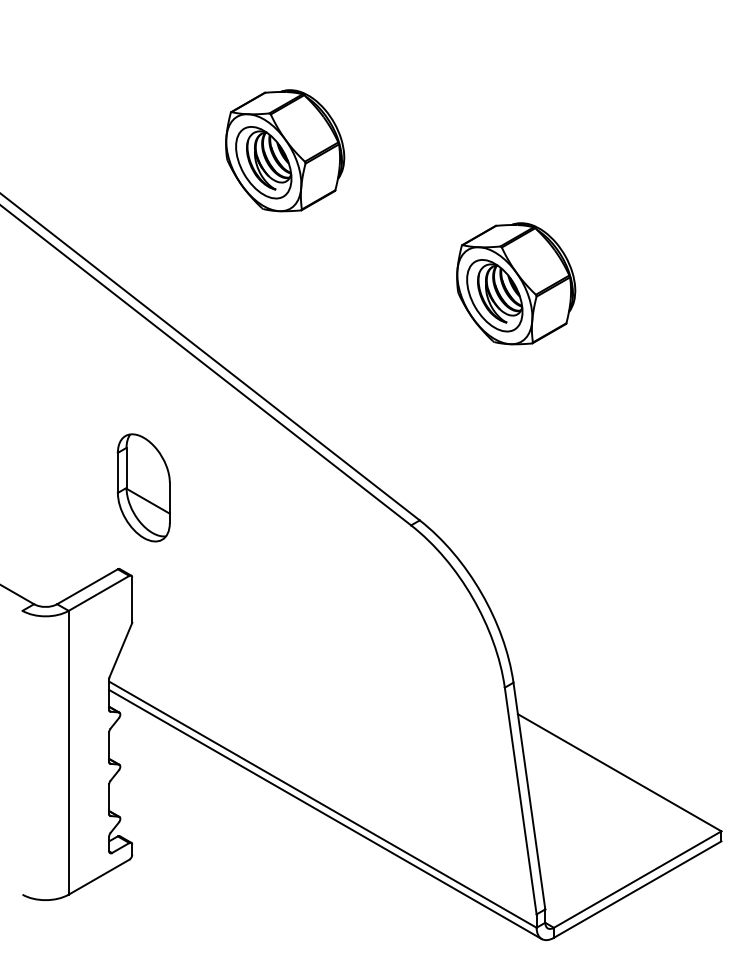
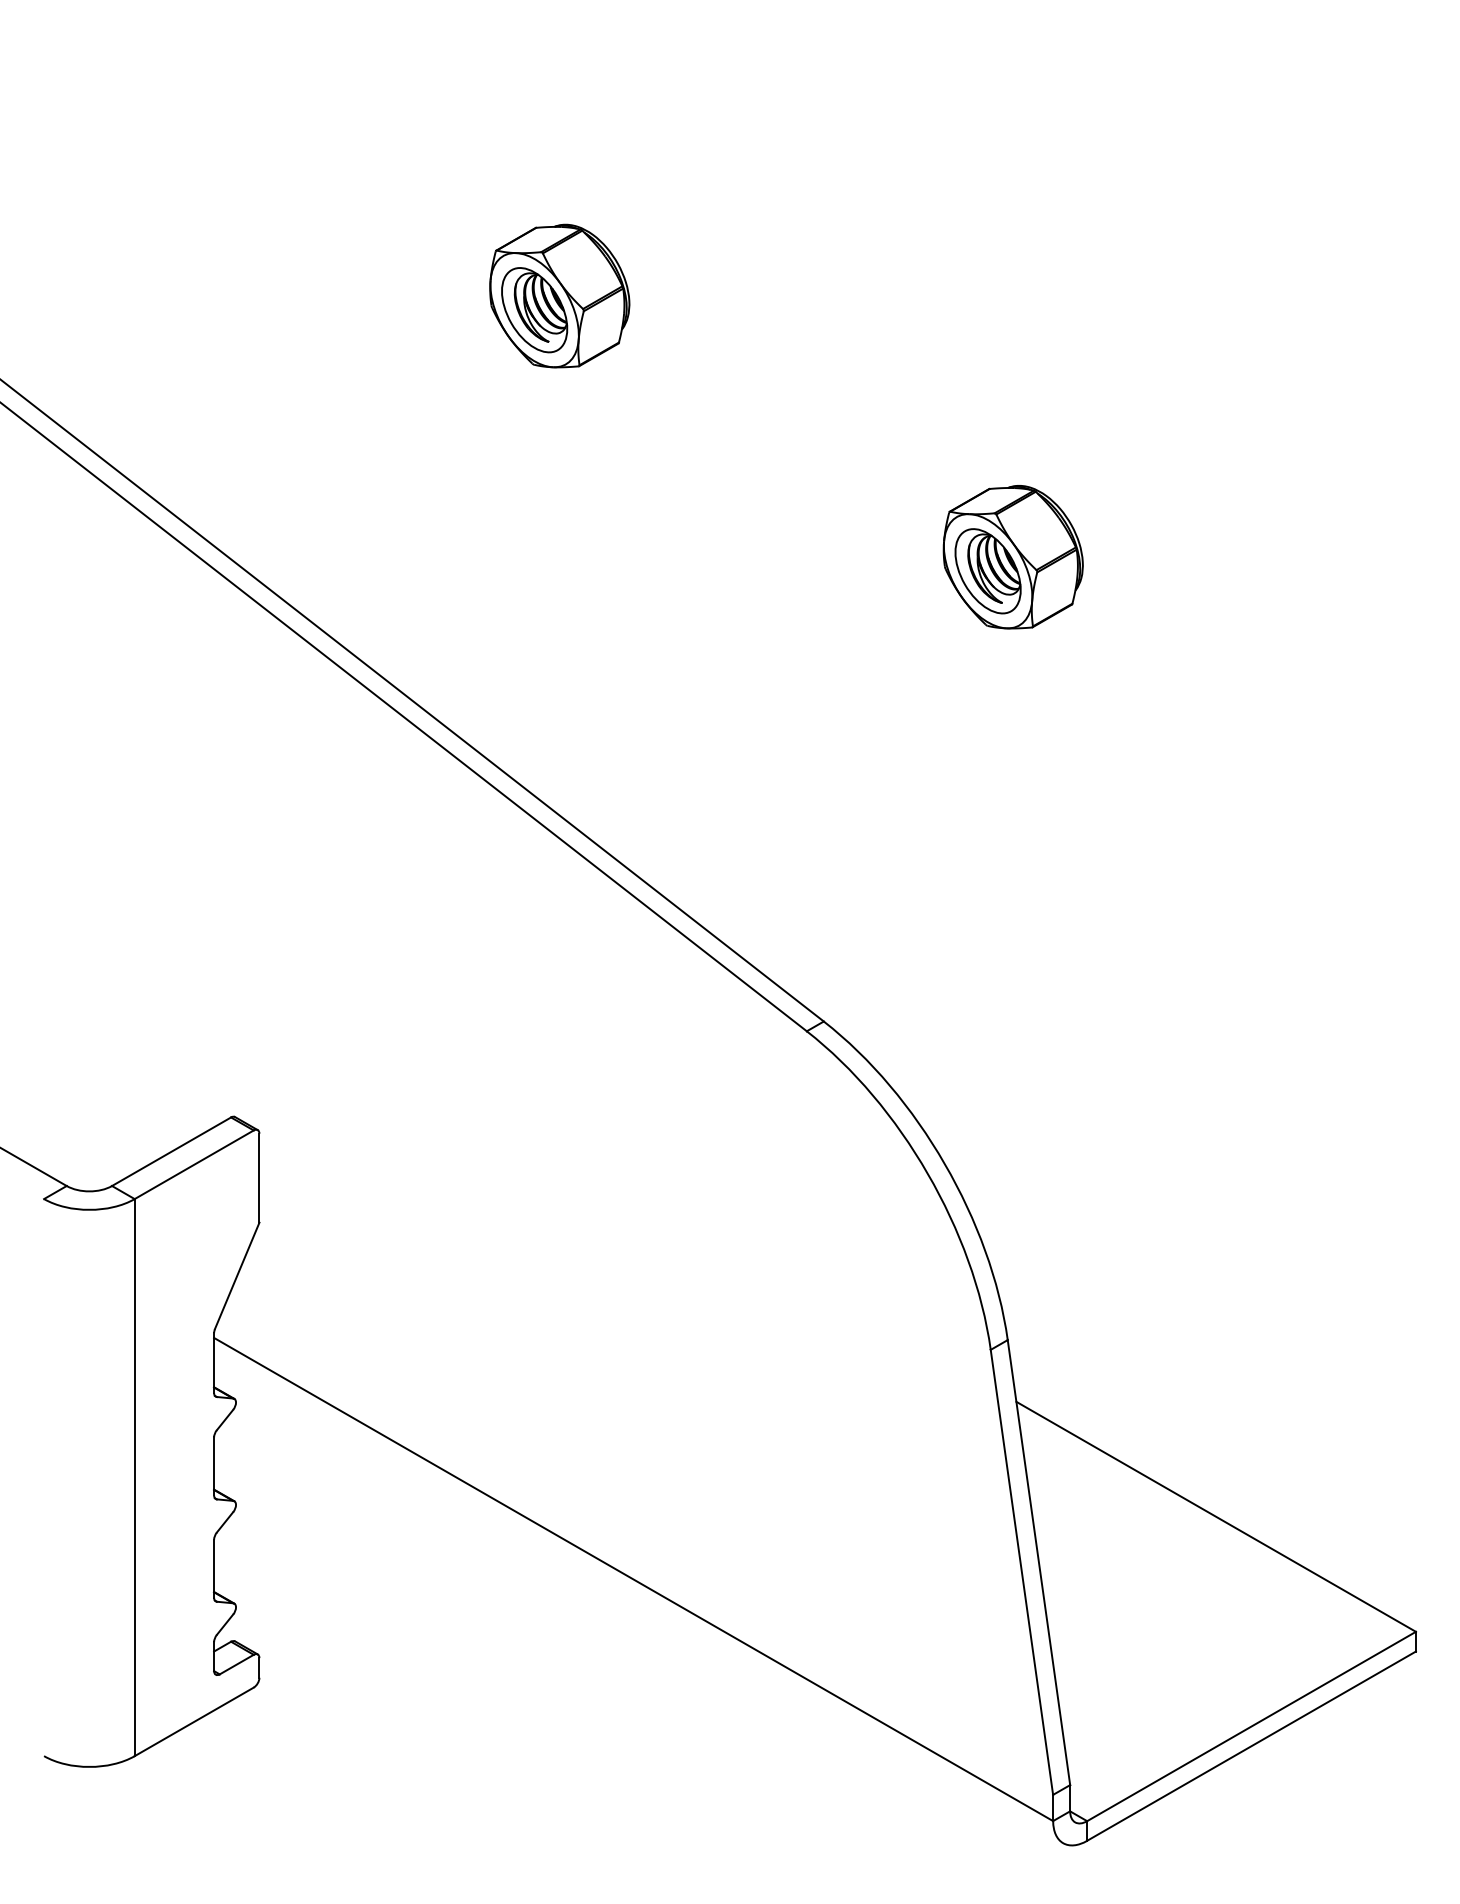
part: (285, 150) -> (560, 295), size x0.6
part: (516, 283) -> (1013, 556), size x0.6
part: (143, 487) -> (281, 956), removed
line: (325, 814) -> (638, 1598), removed

